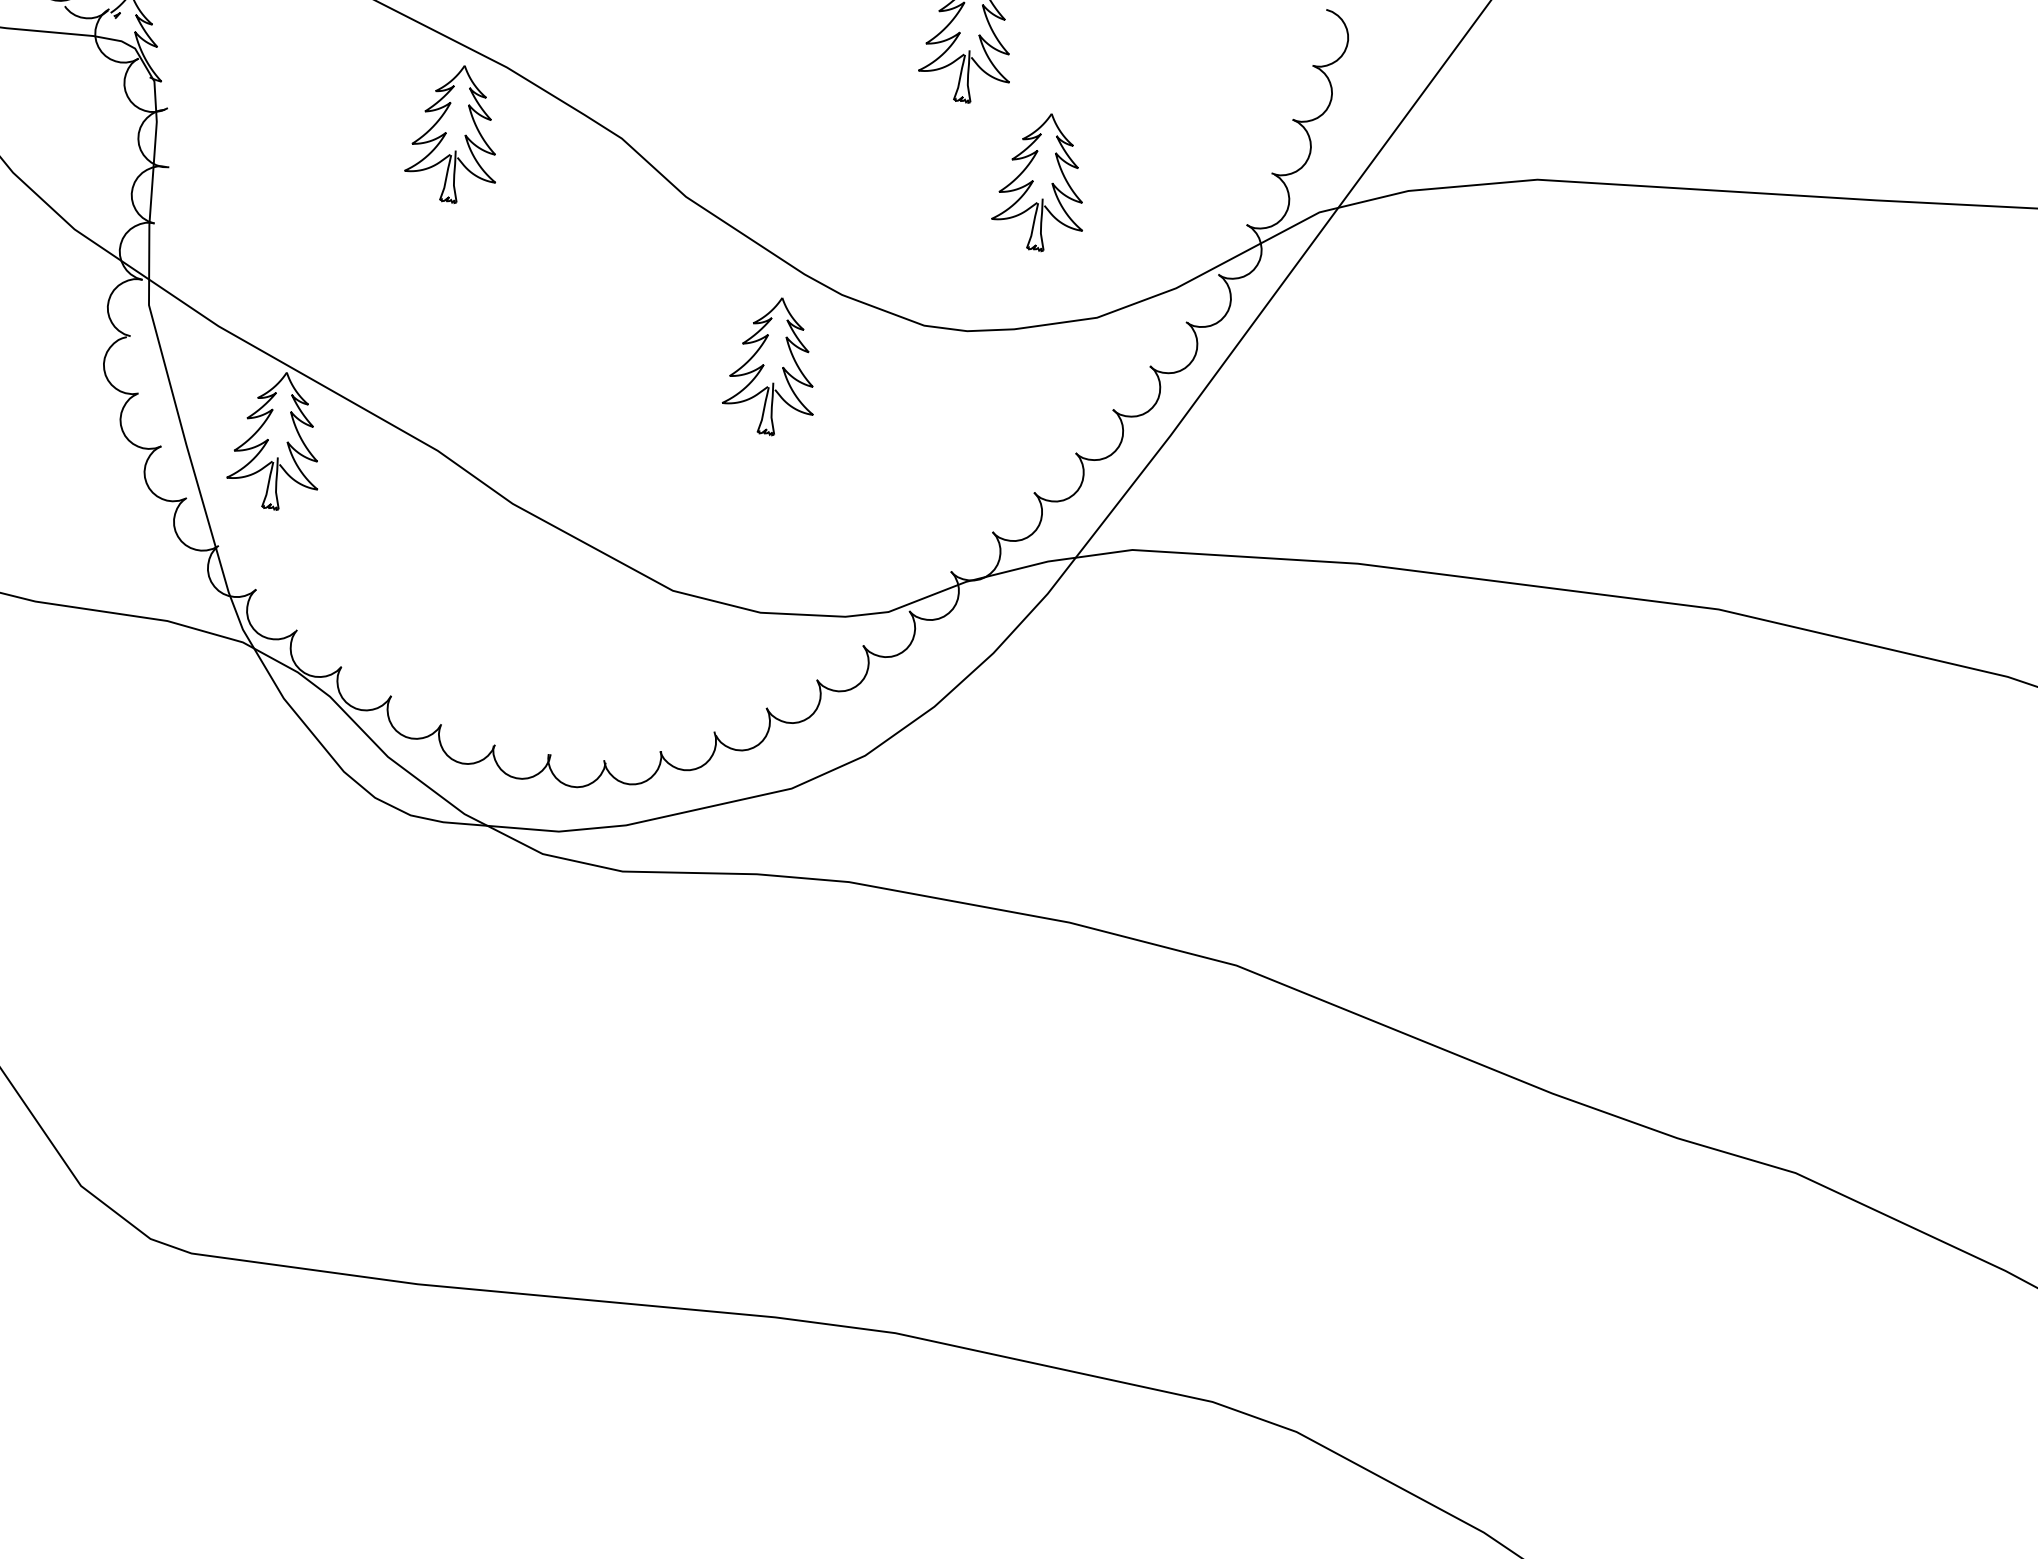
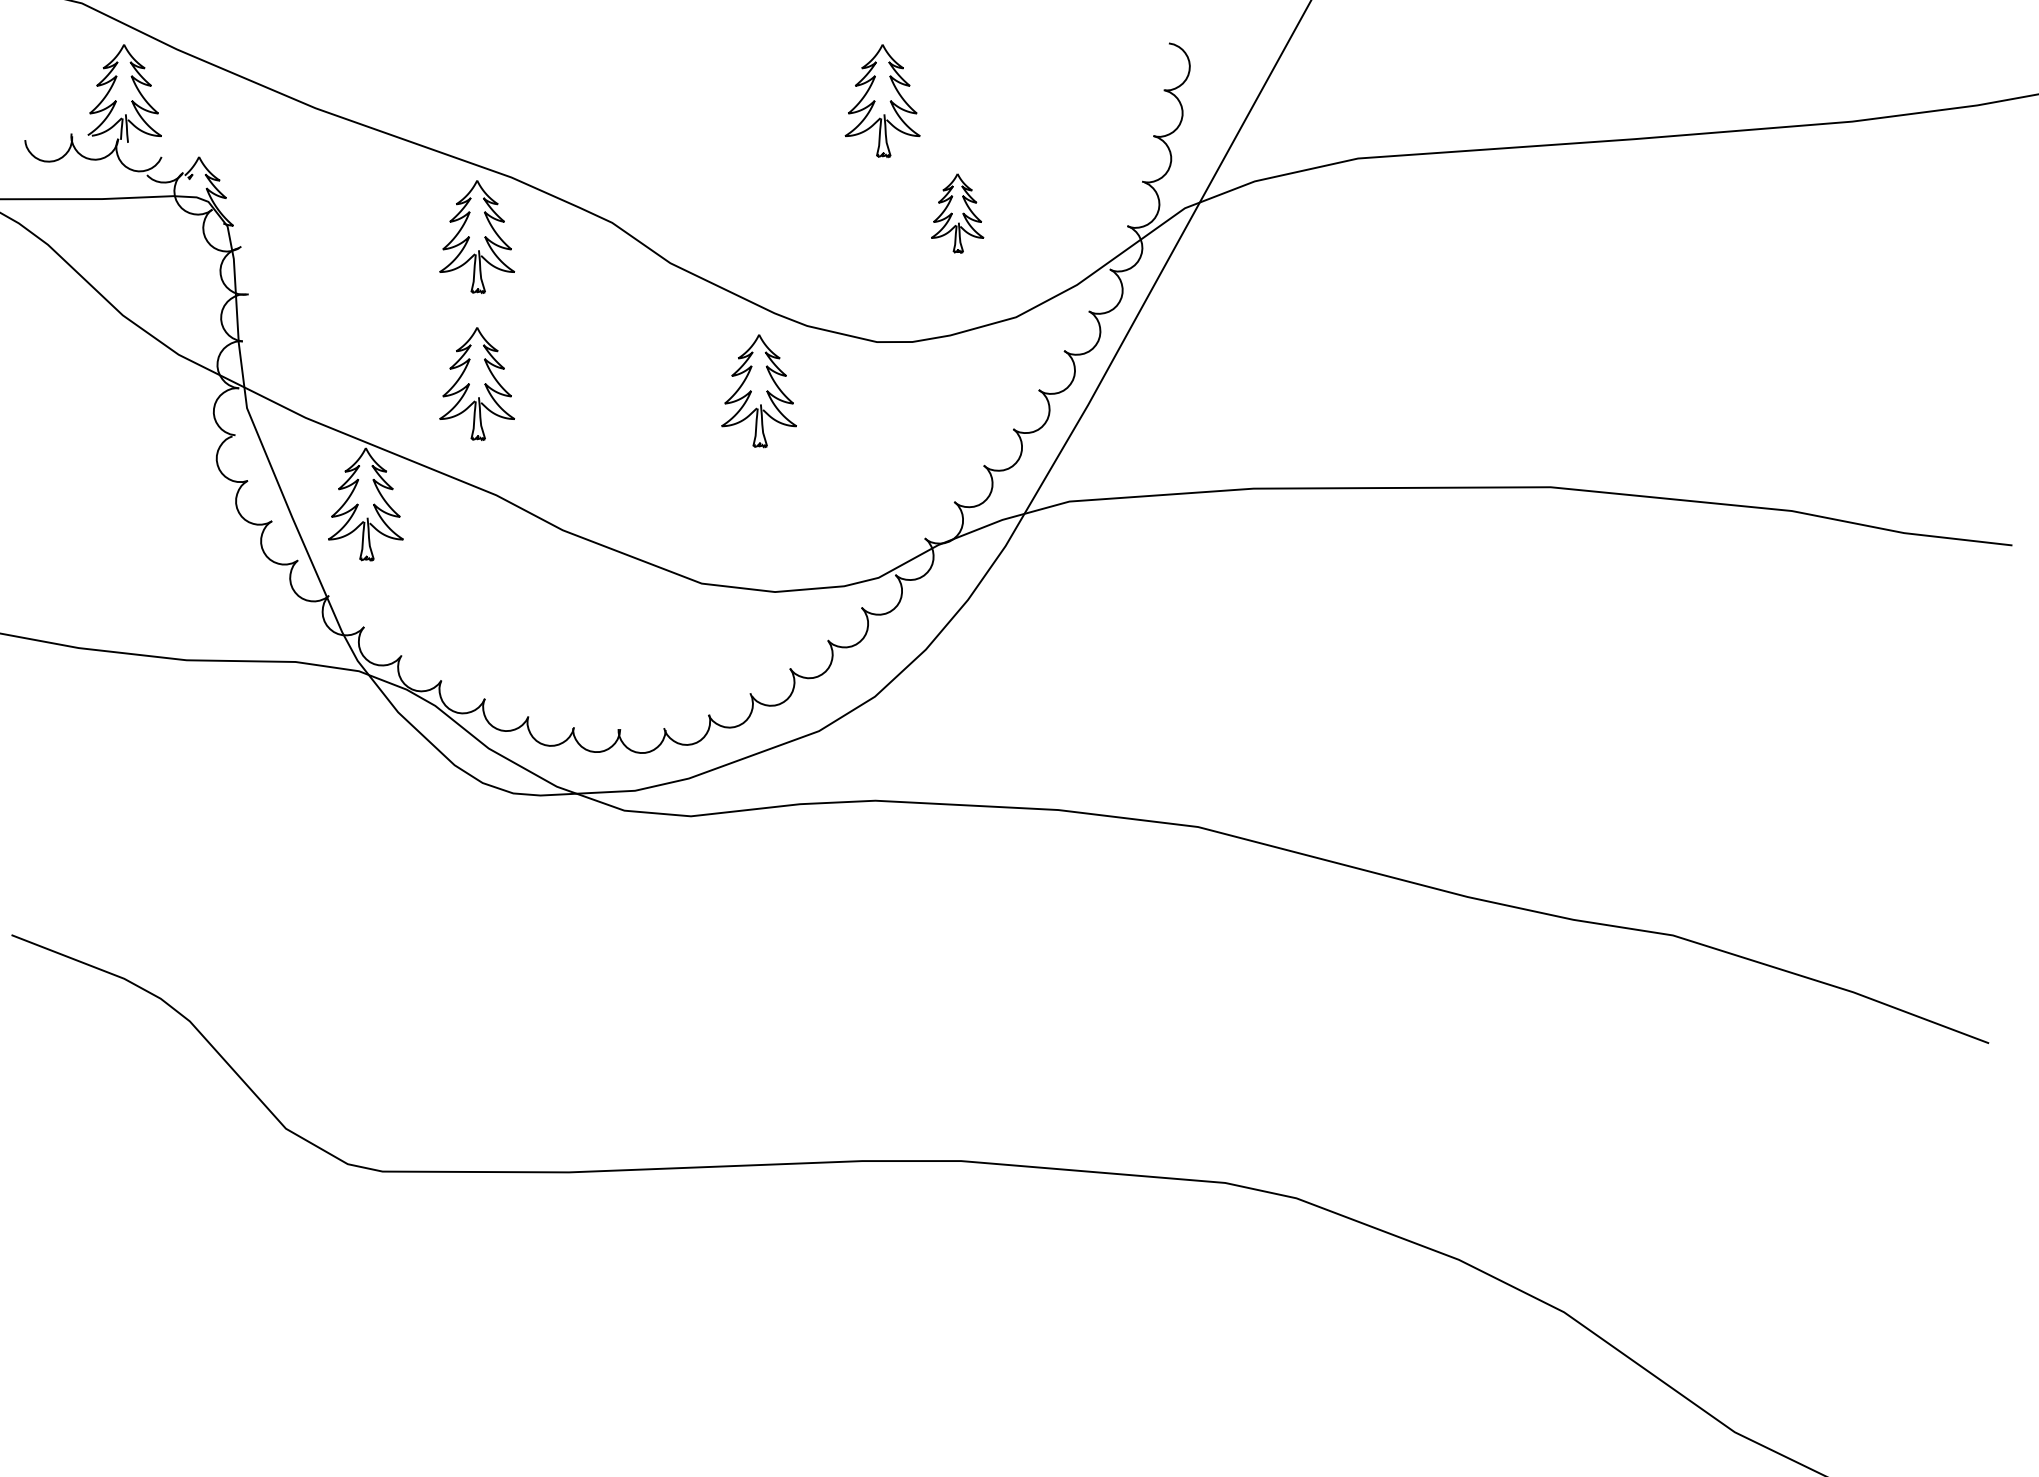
part: (1042, 182) -> (957, 213), size x0.7
part: (432, 312) -> (477, 383), added

